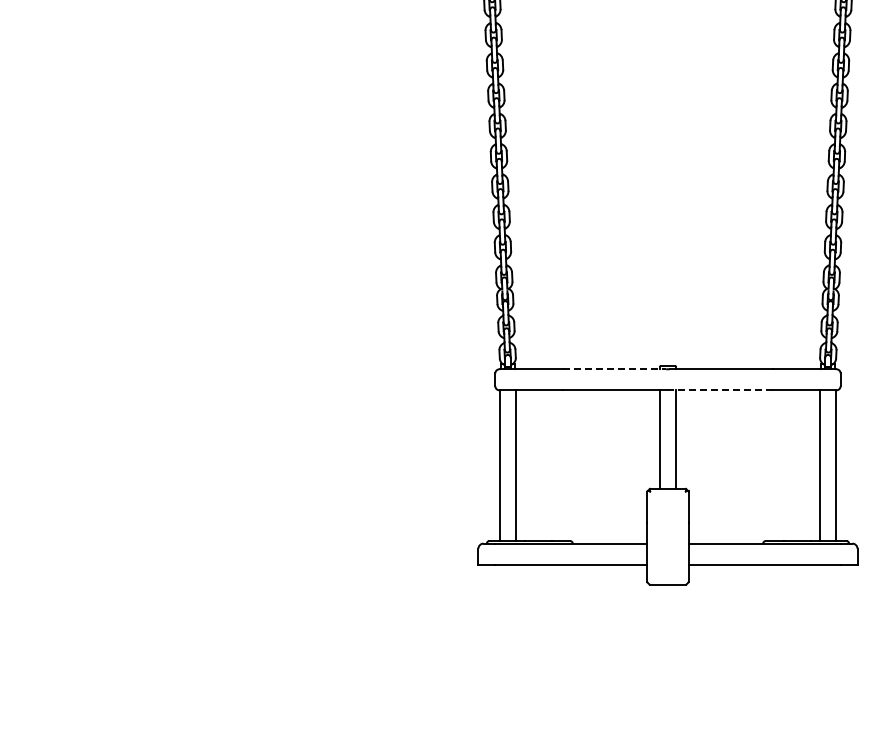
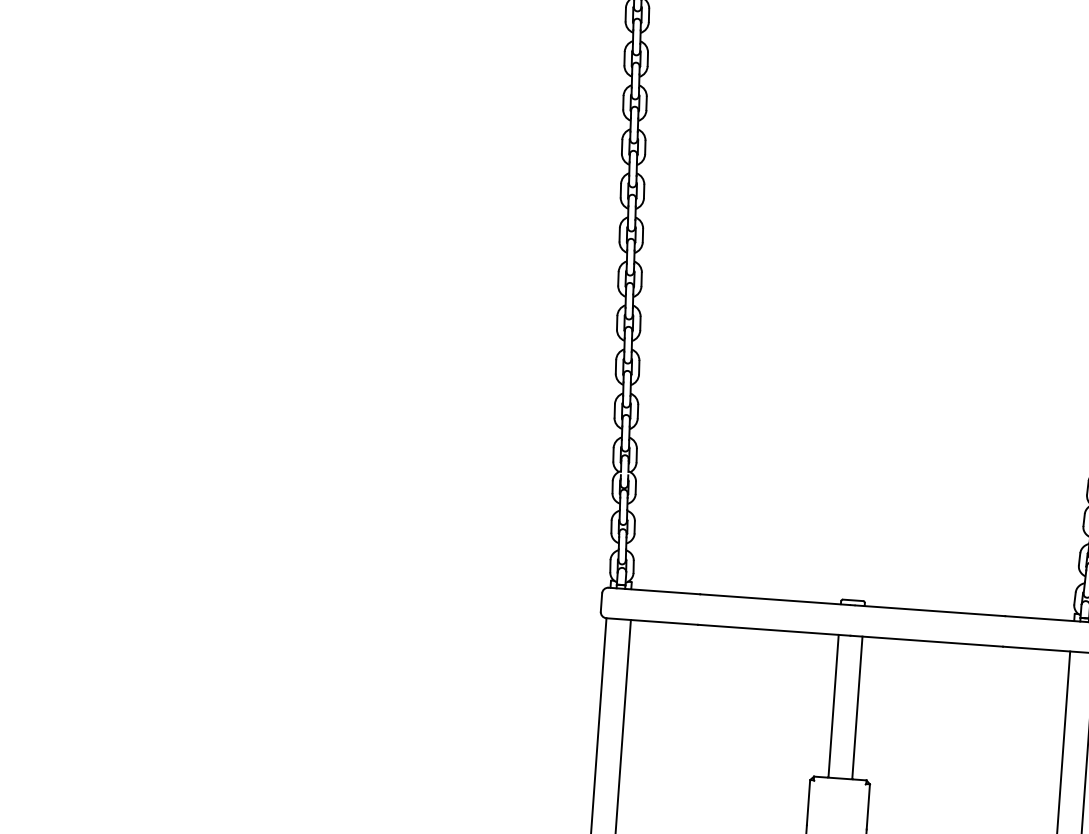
line: (614, 369) -> (775, 600), dashed -> solid
line: (720, 390) -> (926, 641), dashed -> solid

